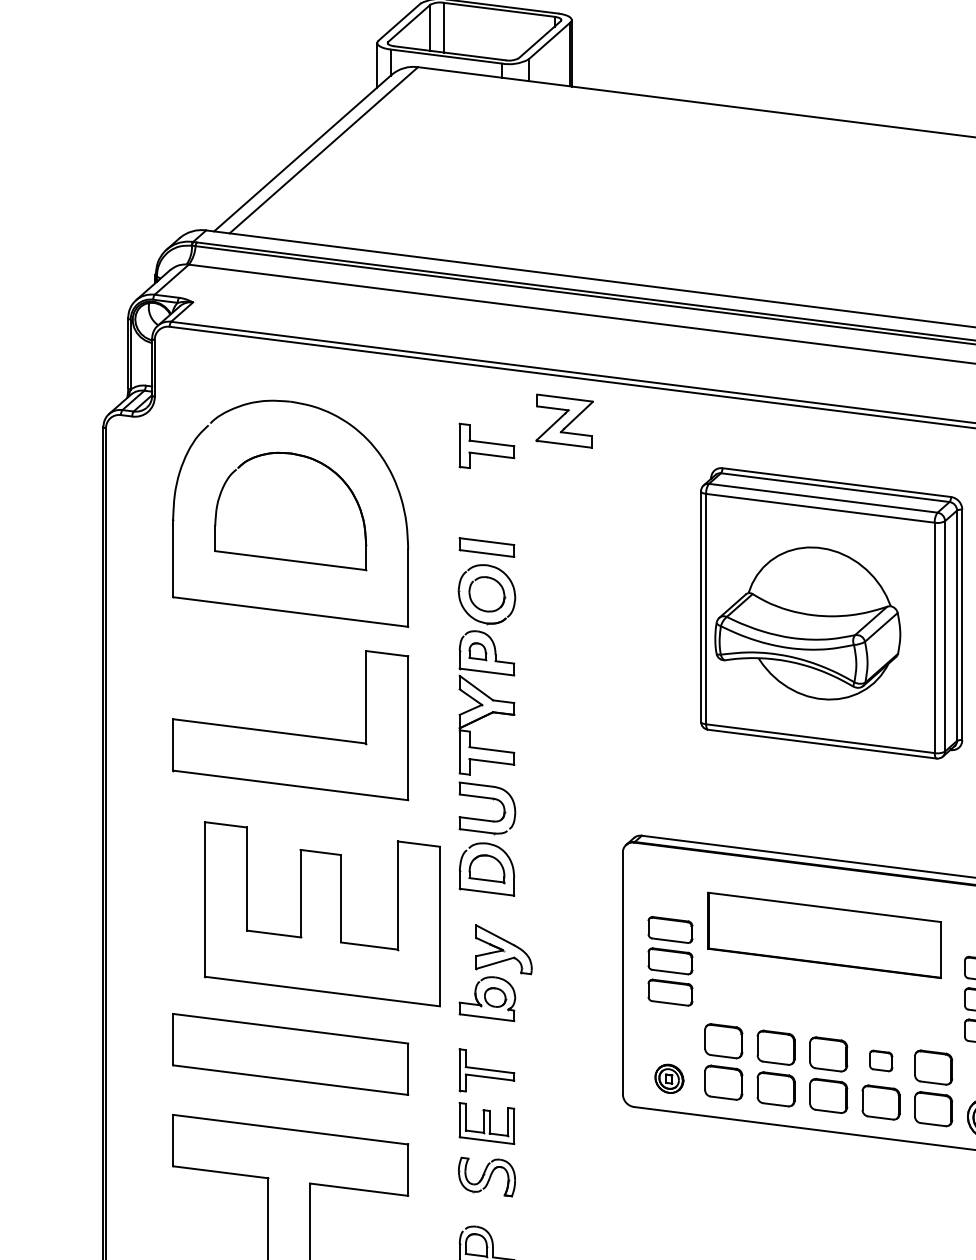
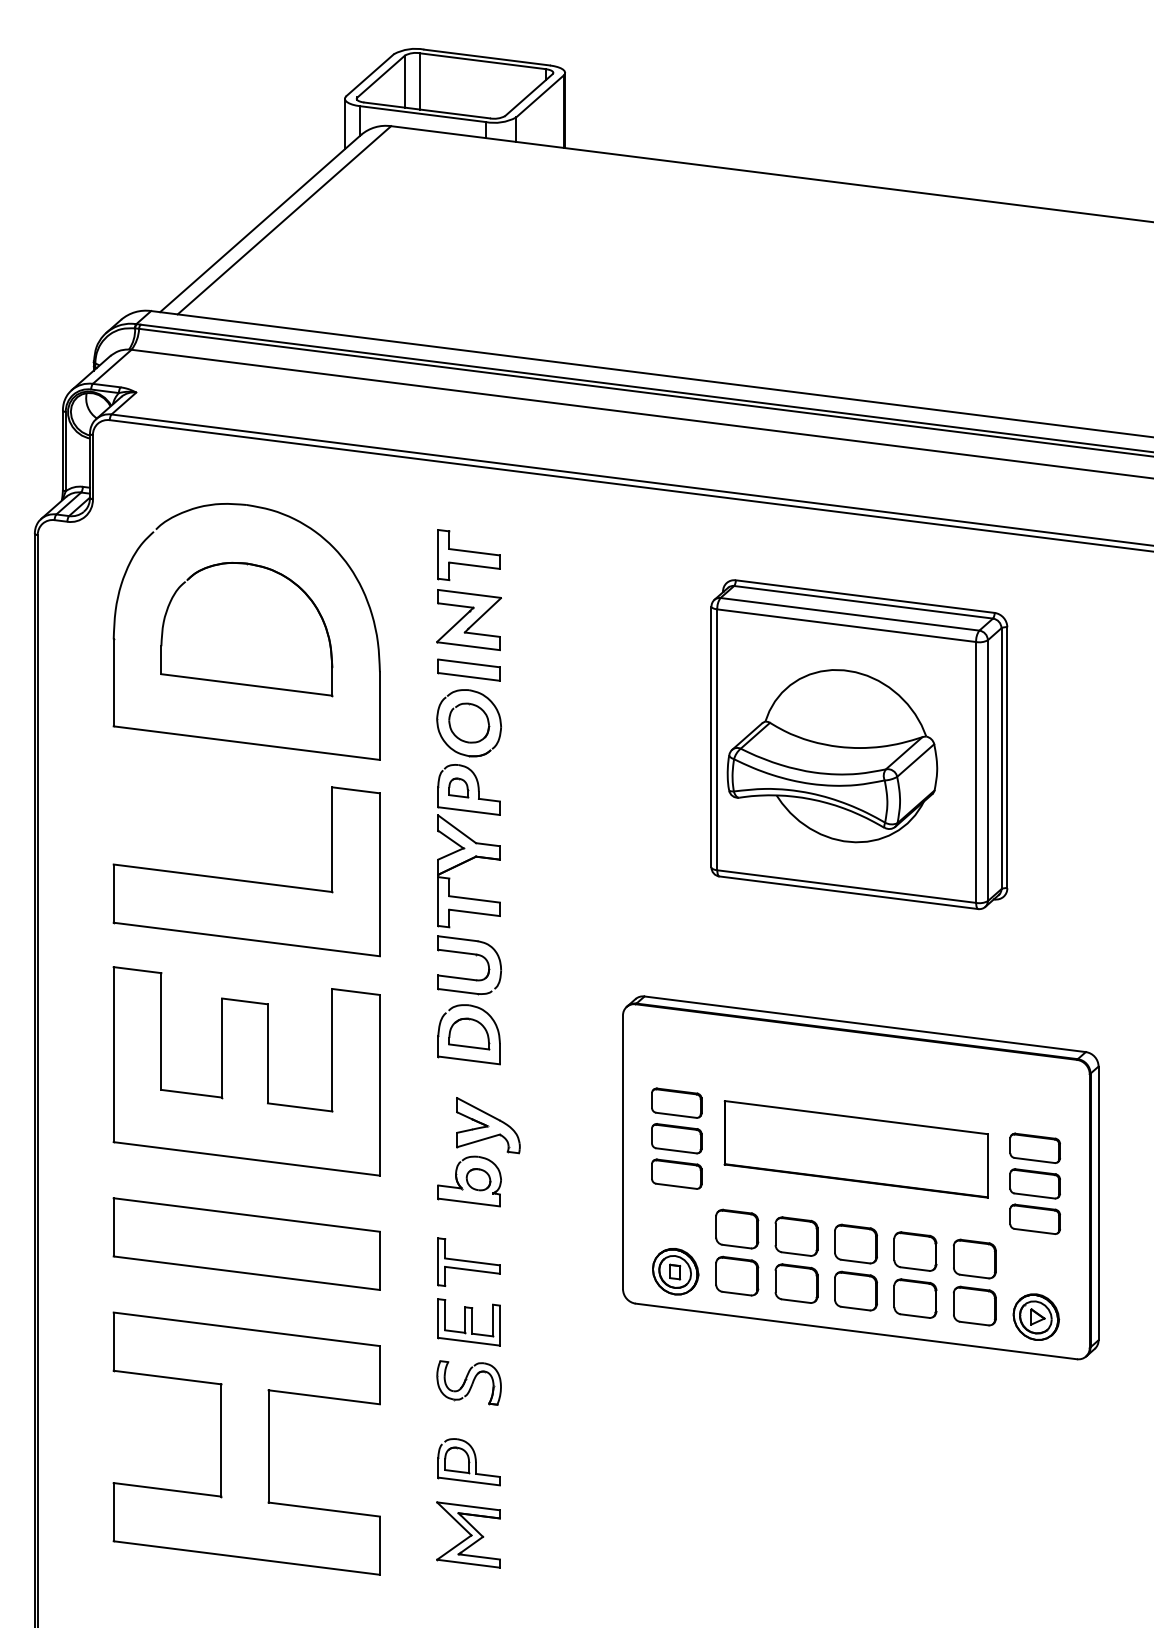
part: (564, 421) -> (468, 620), moved
part: (322, 914) -> (246, 1071), moved
part: (823, 935) -> (855, 1149), moved
part: (881, 1060) -> (915, 1251), size x1.67
part: (669, 1078) -> (675, 1271), size x1.43

